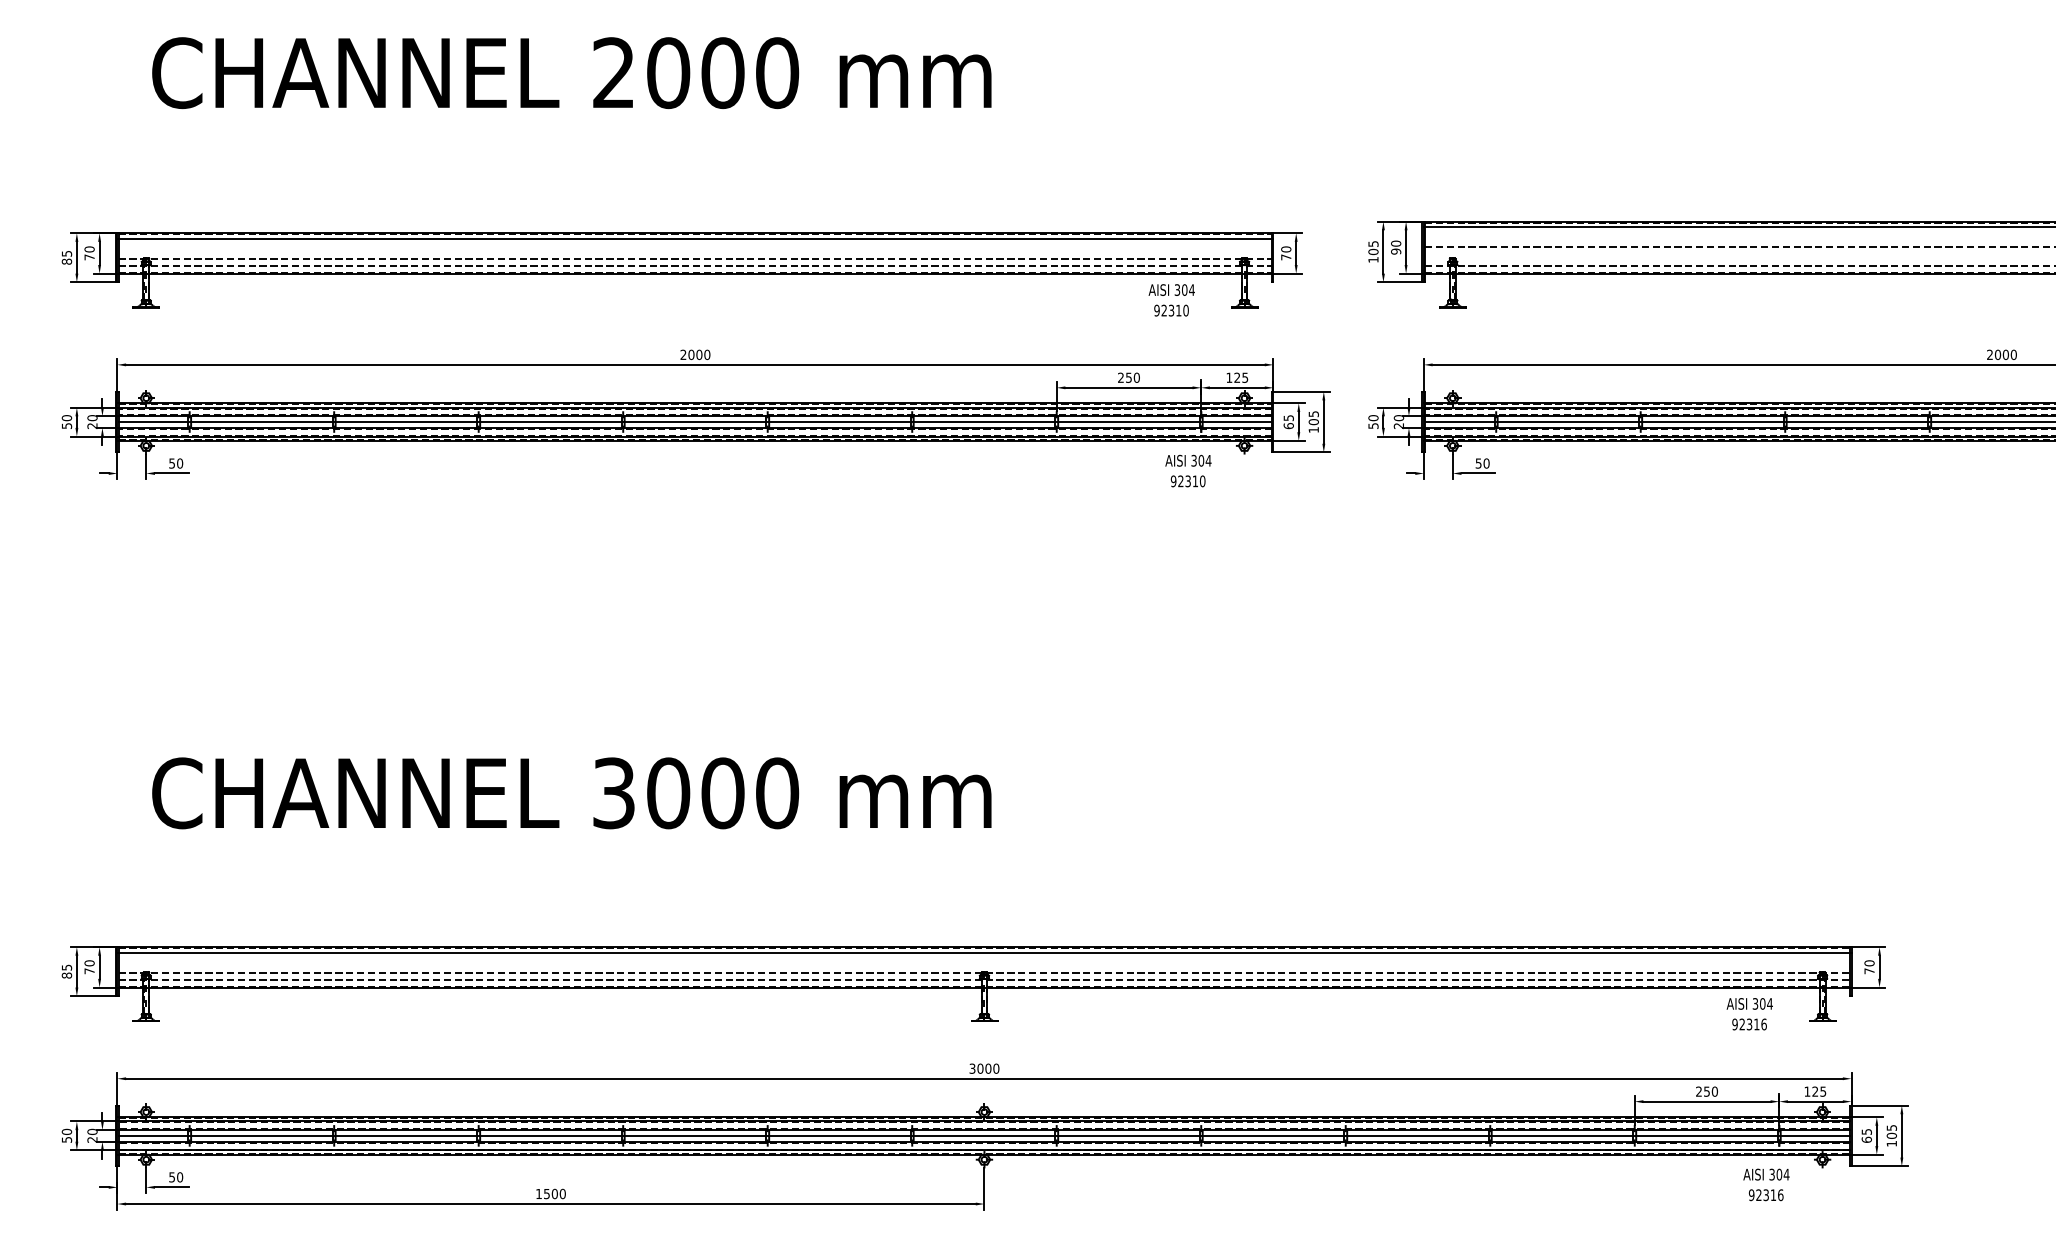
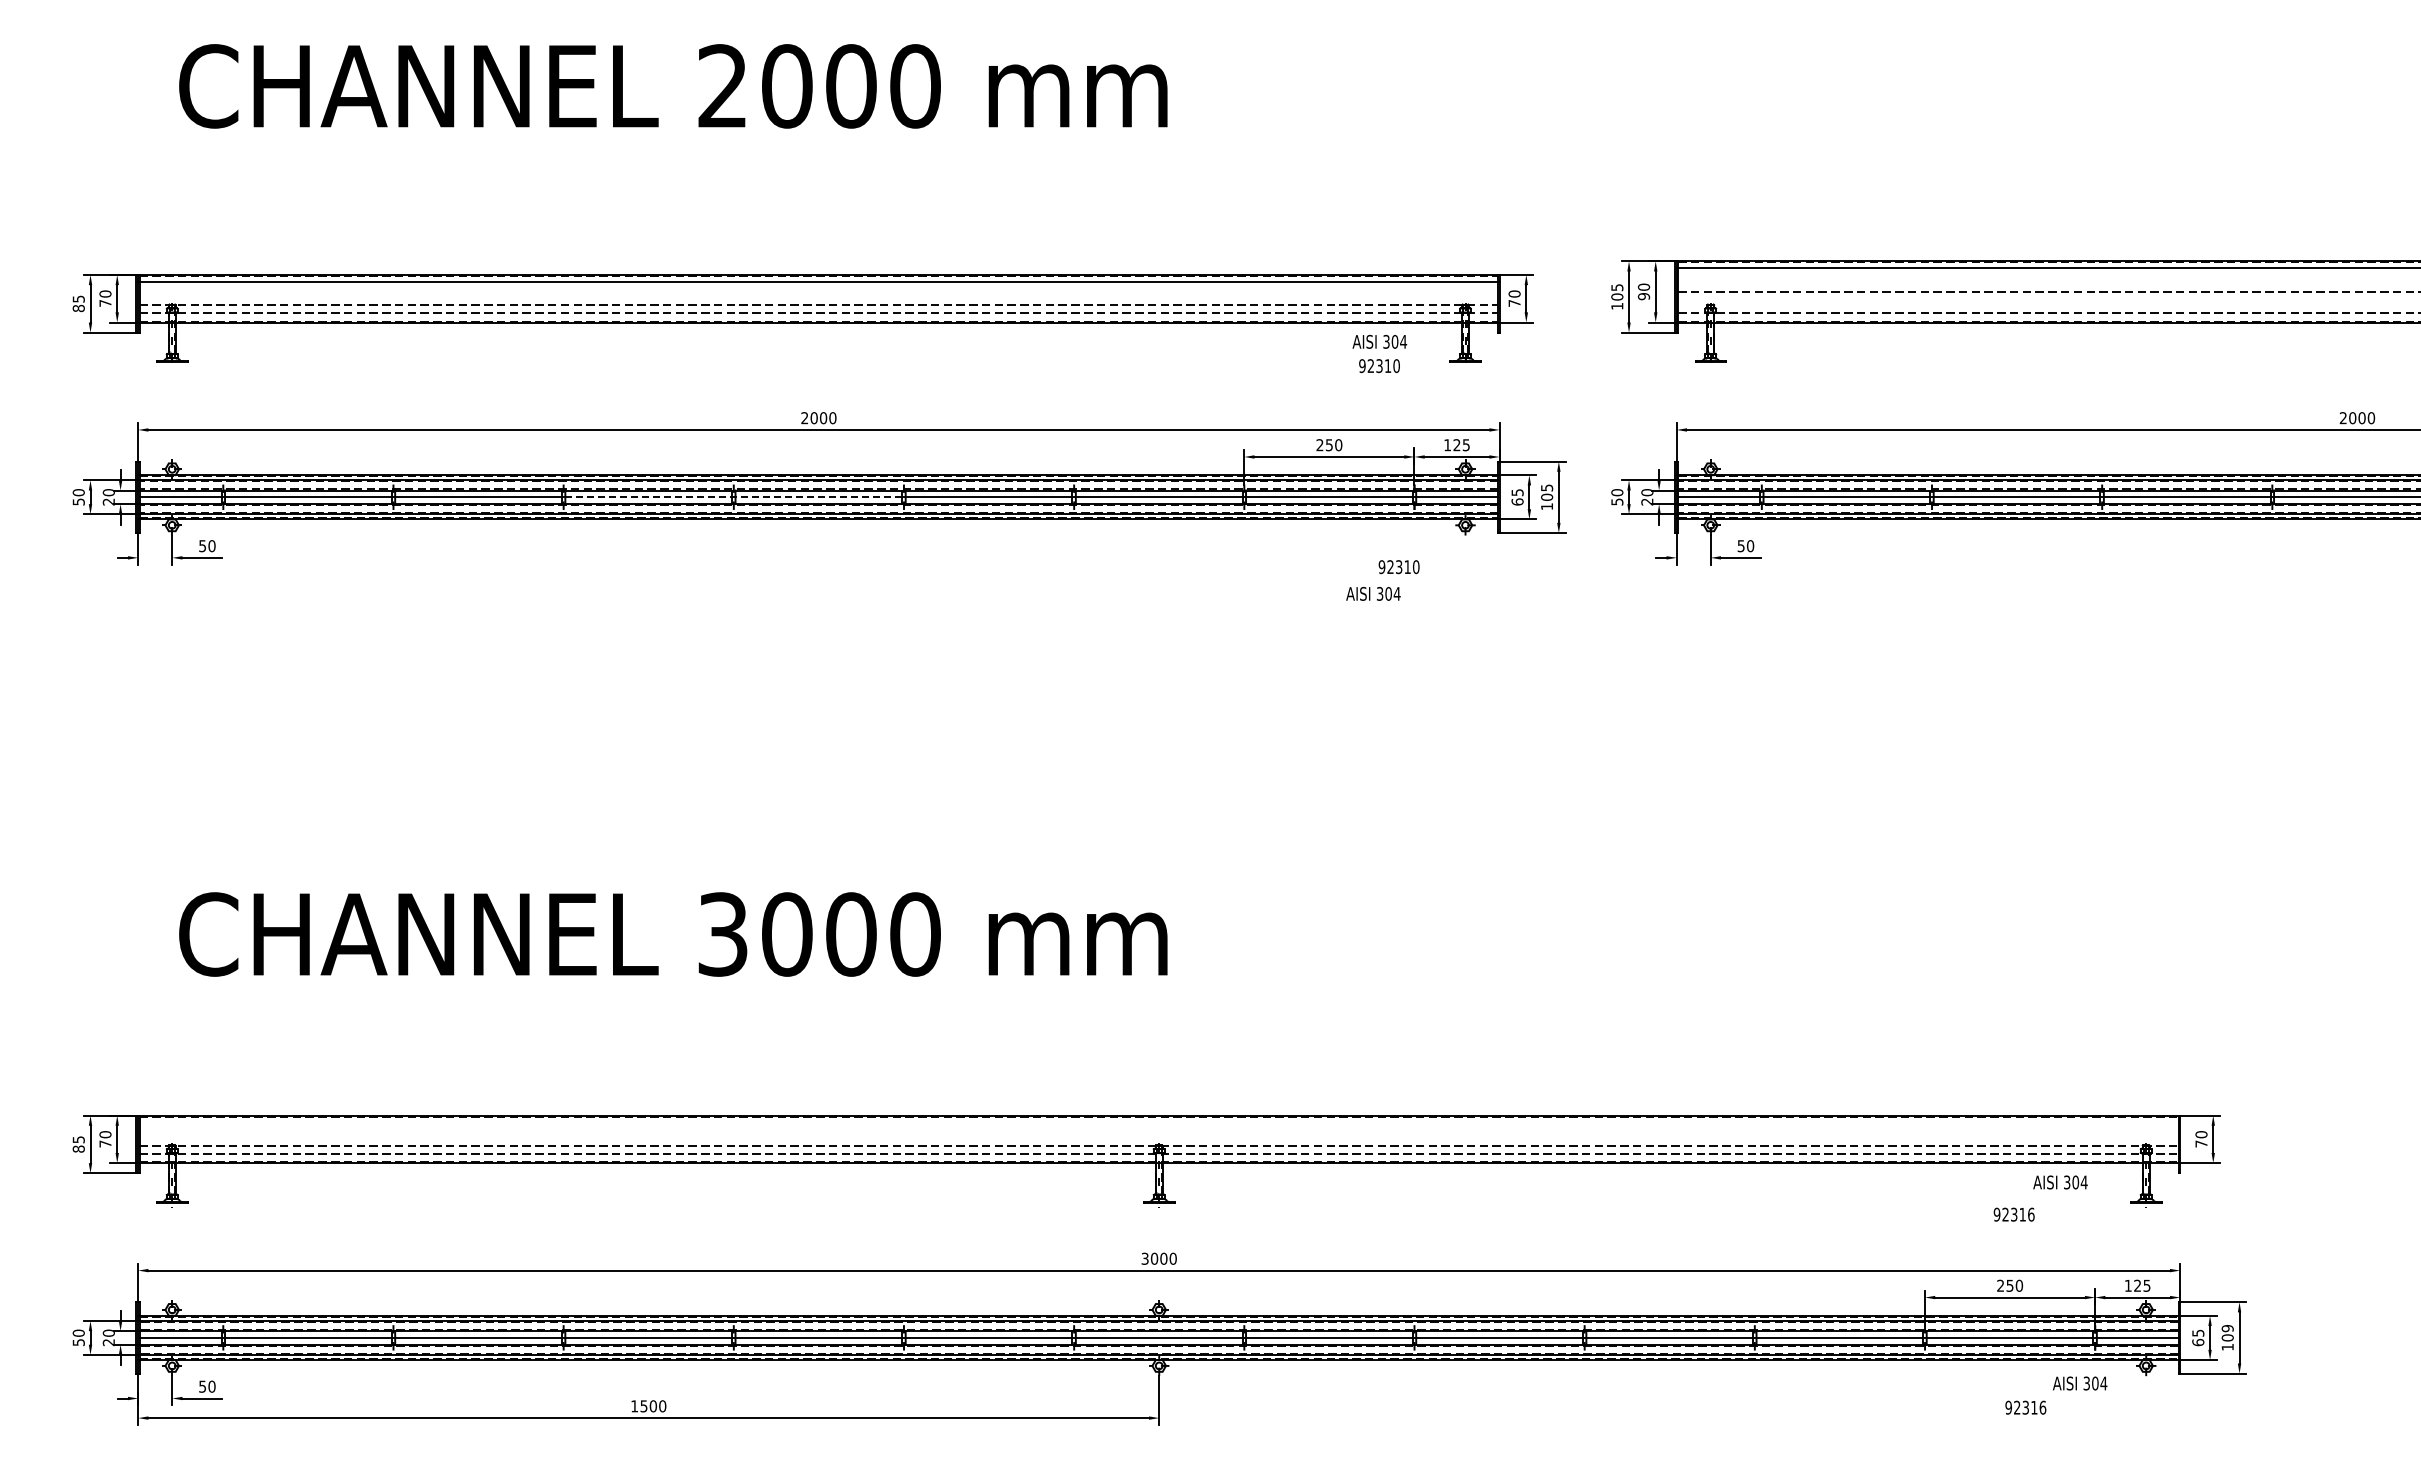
line: (622, 422) -> (733, 497), solid -> dashed
text: (1188, 460) -> (1373, 593), moved
line: (984, 952) -> (1159, 1122), removed
text: (1748, 1024) -> (2013, 1214), moved
text: (1891, 1127) -> (2227, 1328), 105 -> 109
text: (1765, 1195) -> (2025, 1407), moved

